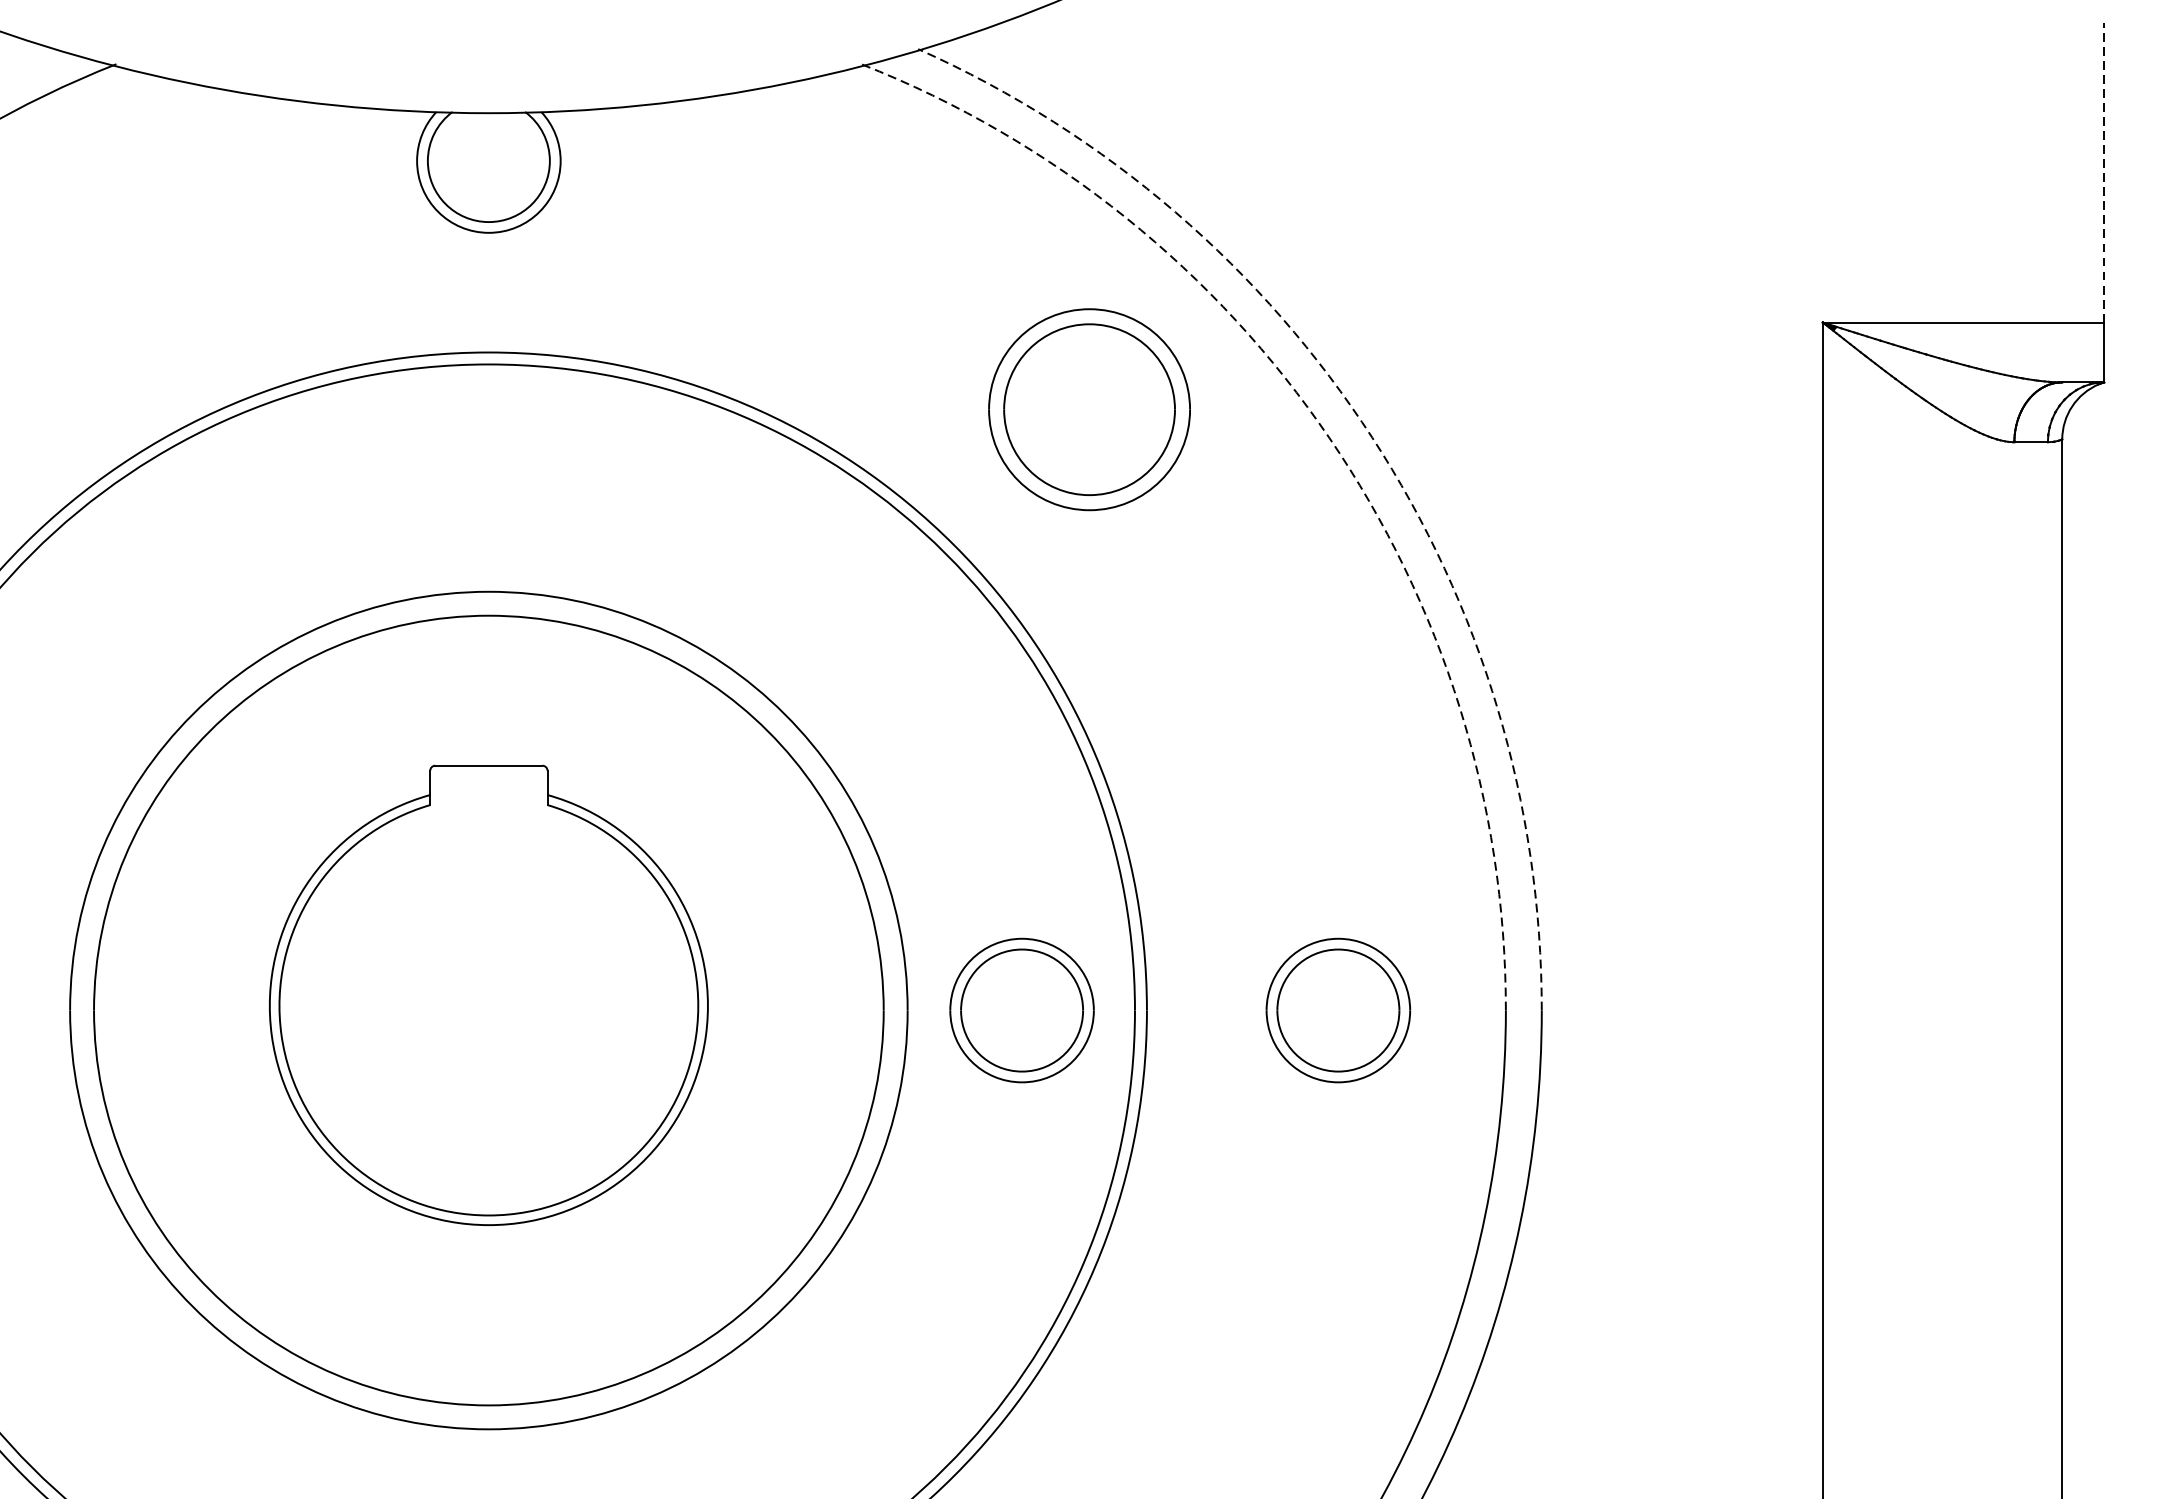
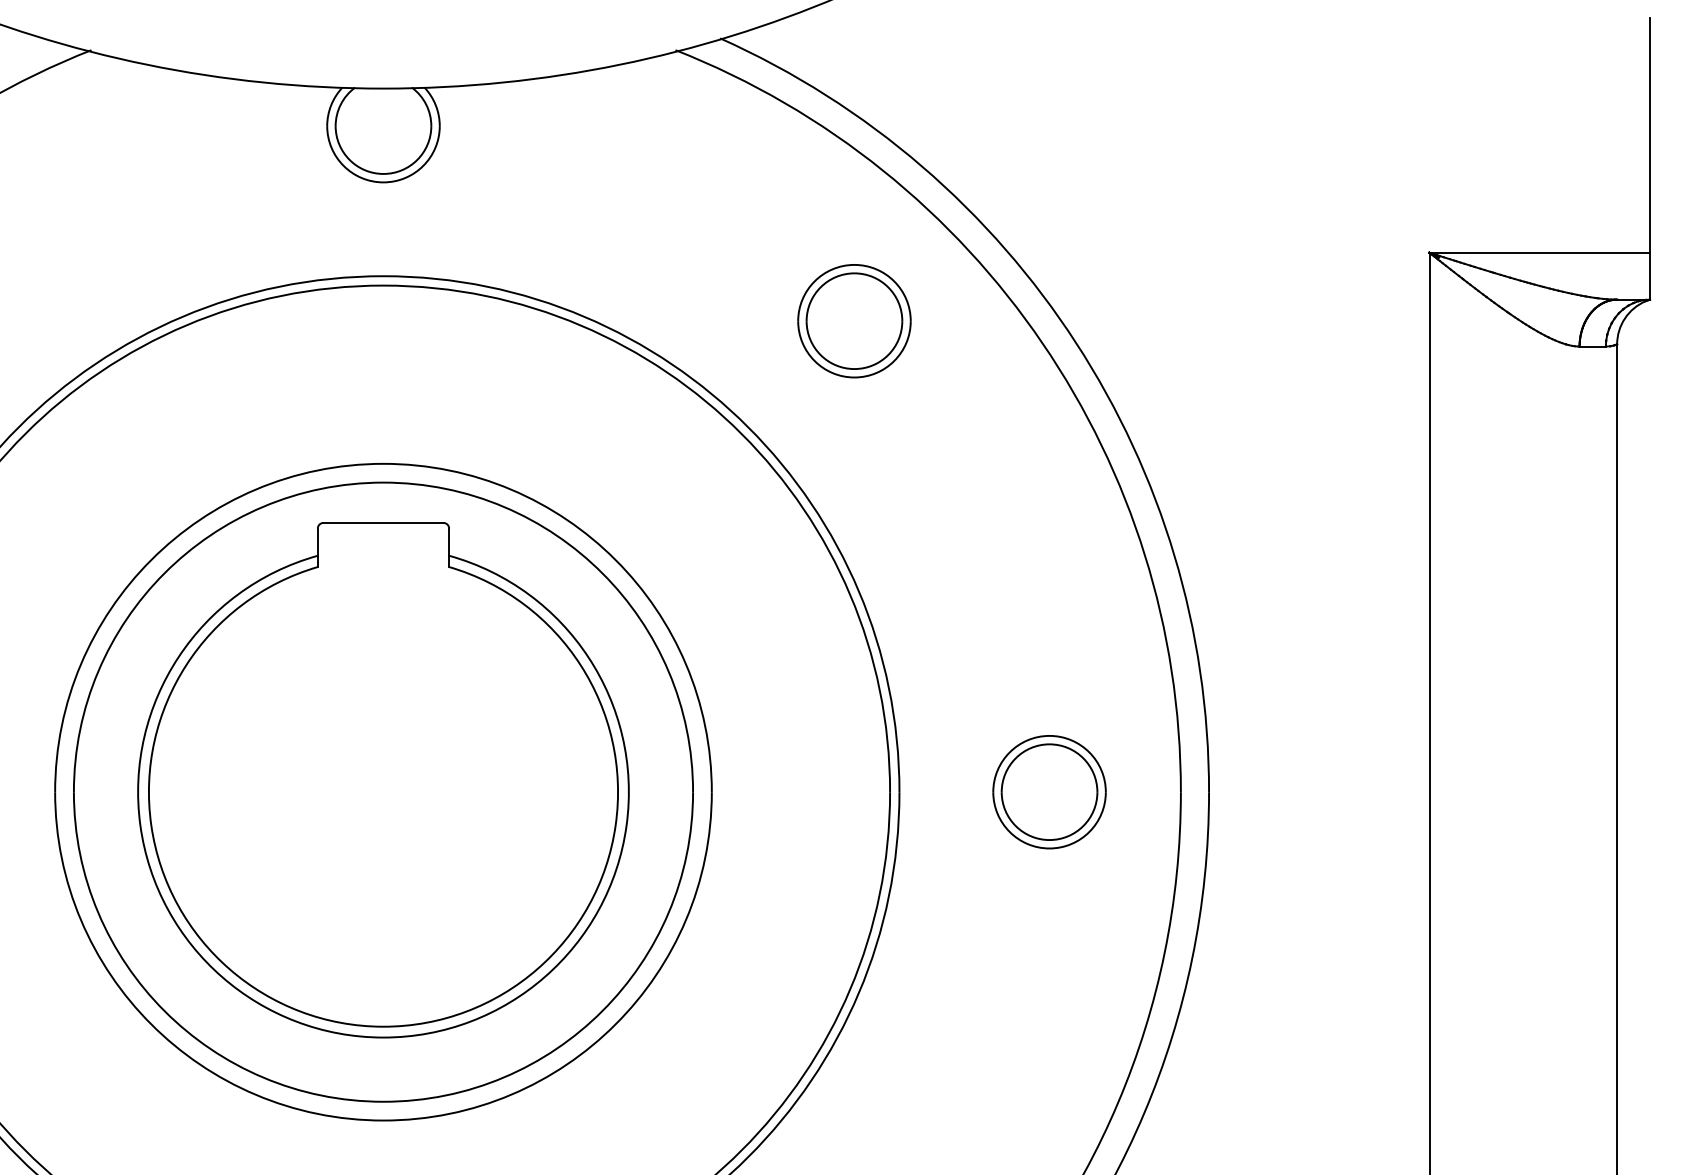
line: (2103, 173) -> (1649, 135), dashed -> solid
part: (1089, 410) -> (854, 321), size x0.71
arc: (1372, 437) -> (1076, 342), dashed -> solid
arc: (1329, 438) -> (1042, 343), dashed -> solid
part: (488, 995) -> (383, 780), size x1.43
part: (1022, 1010) -> (801, 792), removed

